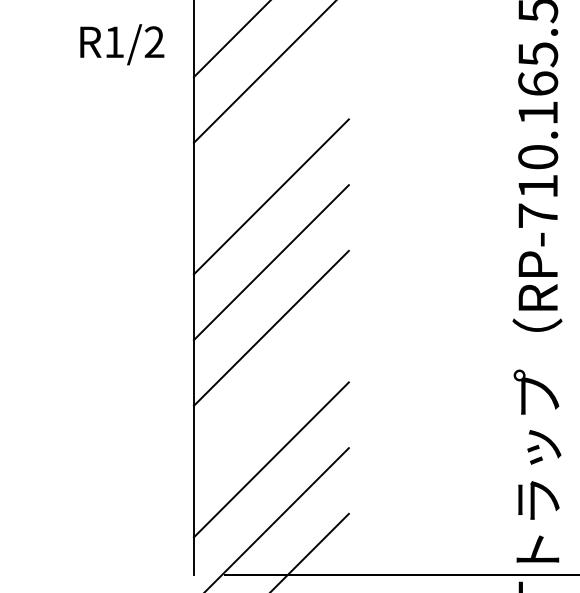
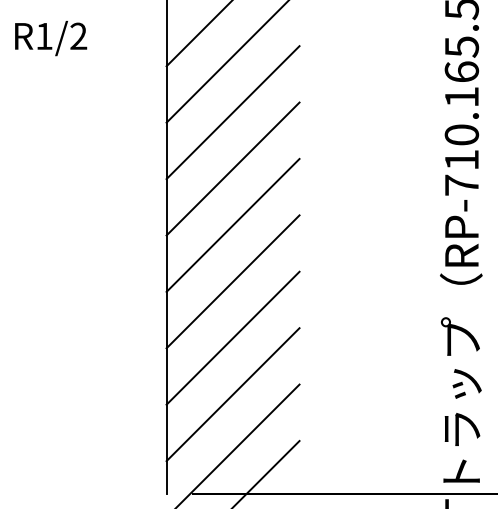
text: (122, 44) -> (51, 38), moved
line: (270, 130) -> (232, 112), added
line: (270, 393) -> (232, 337), added

